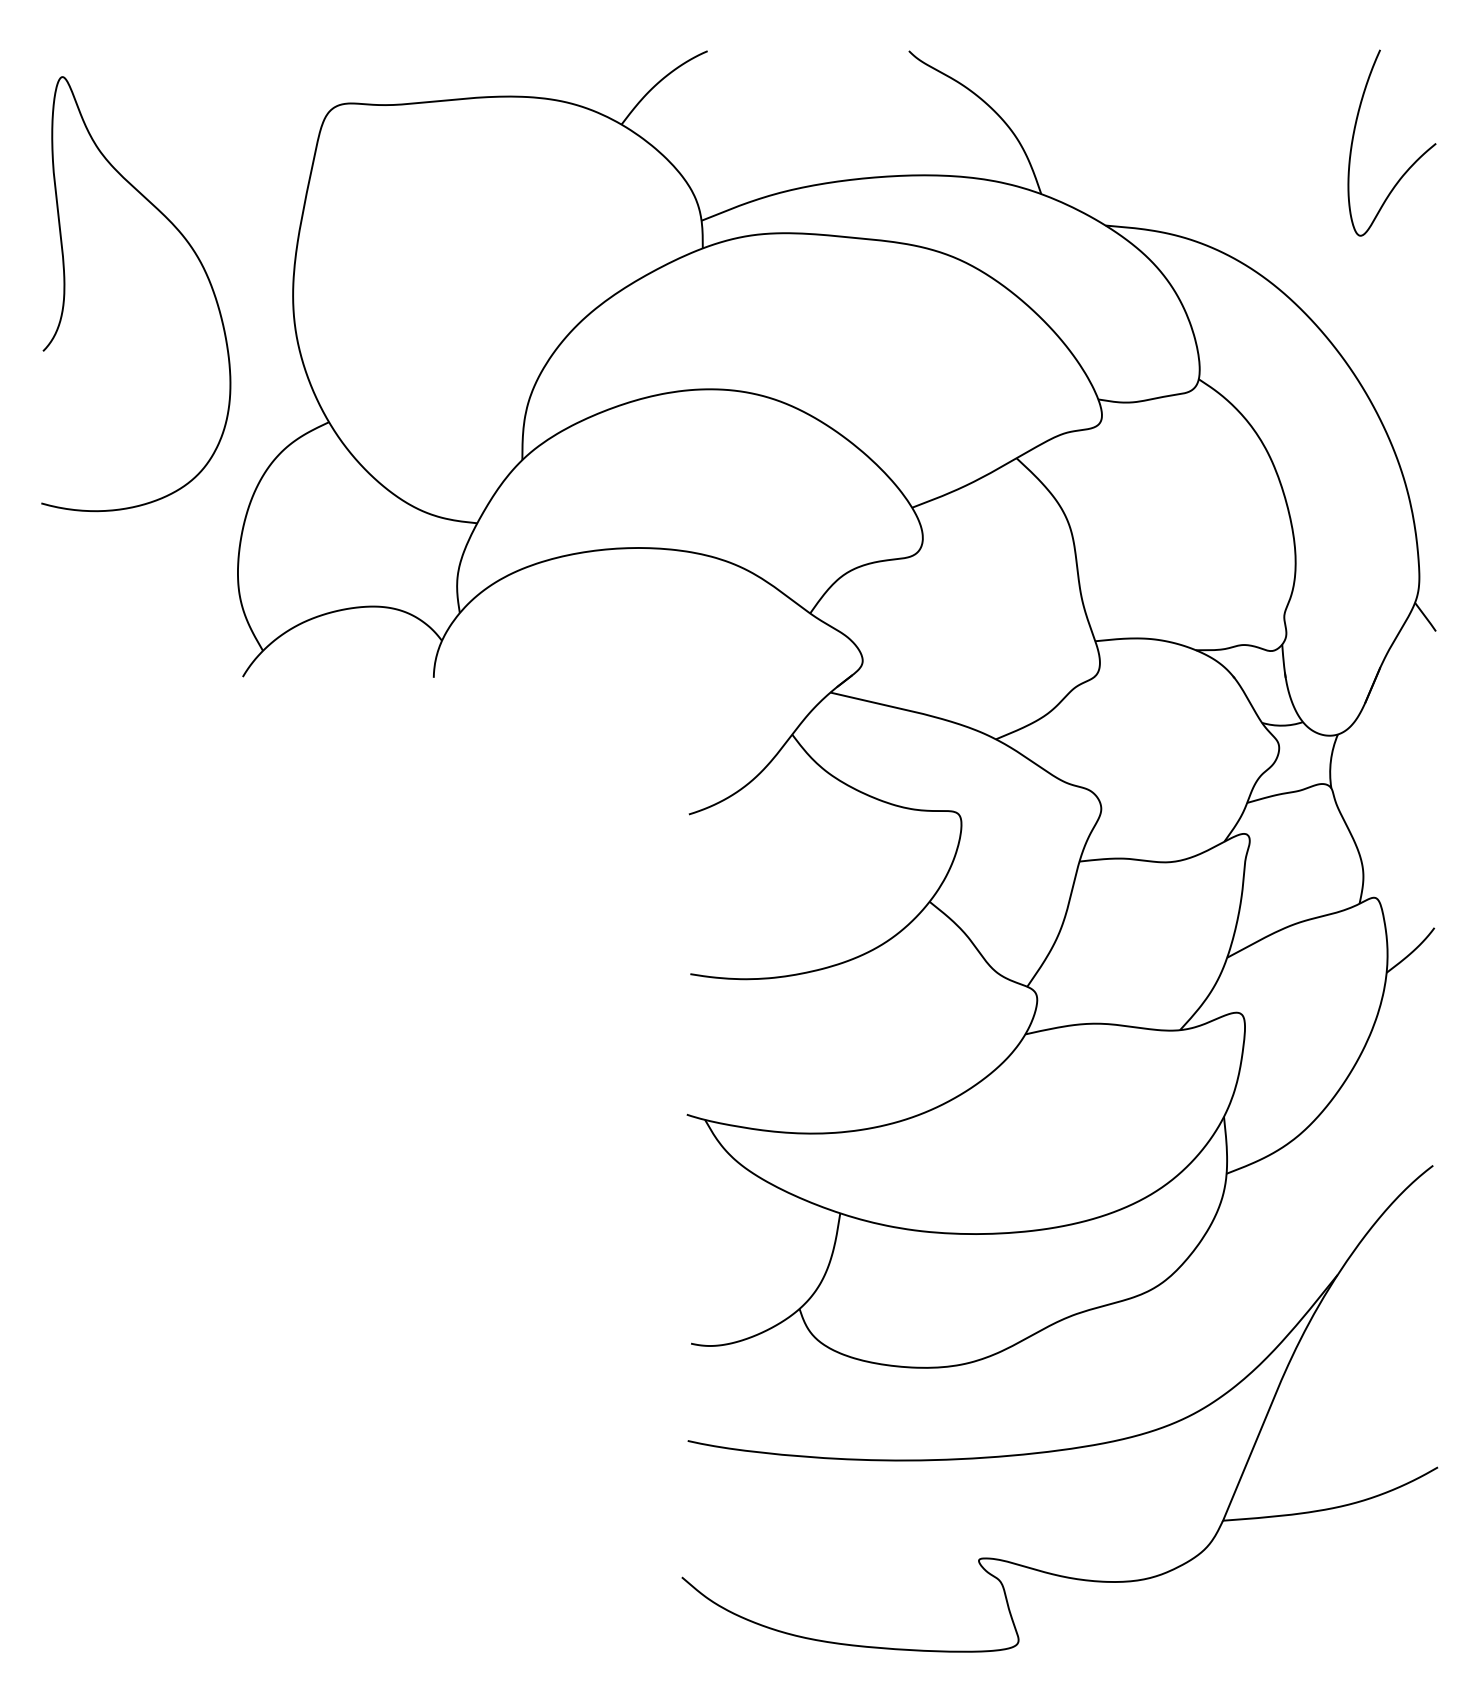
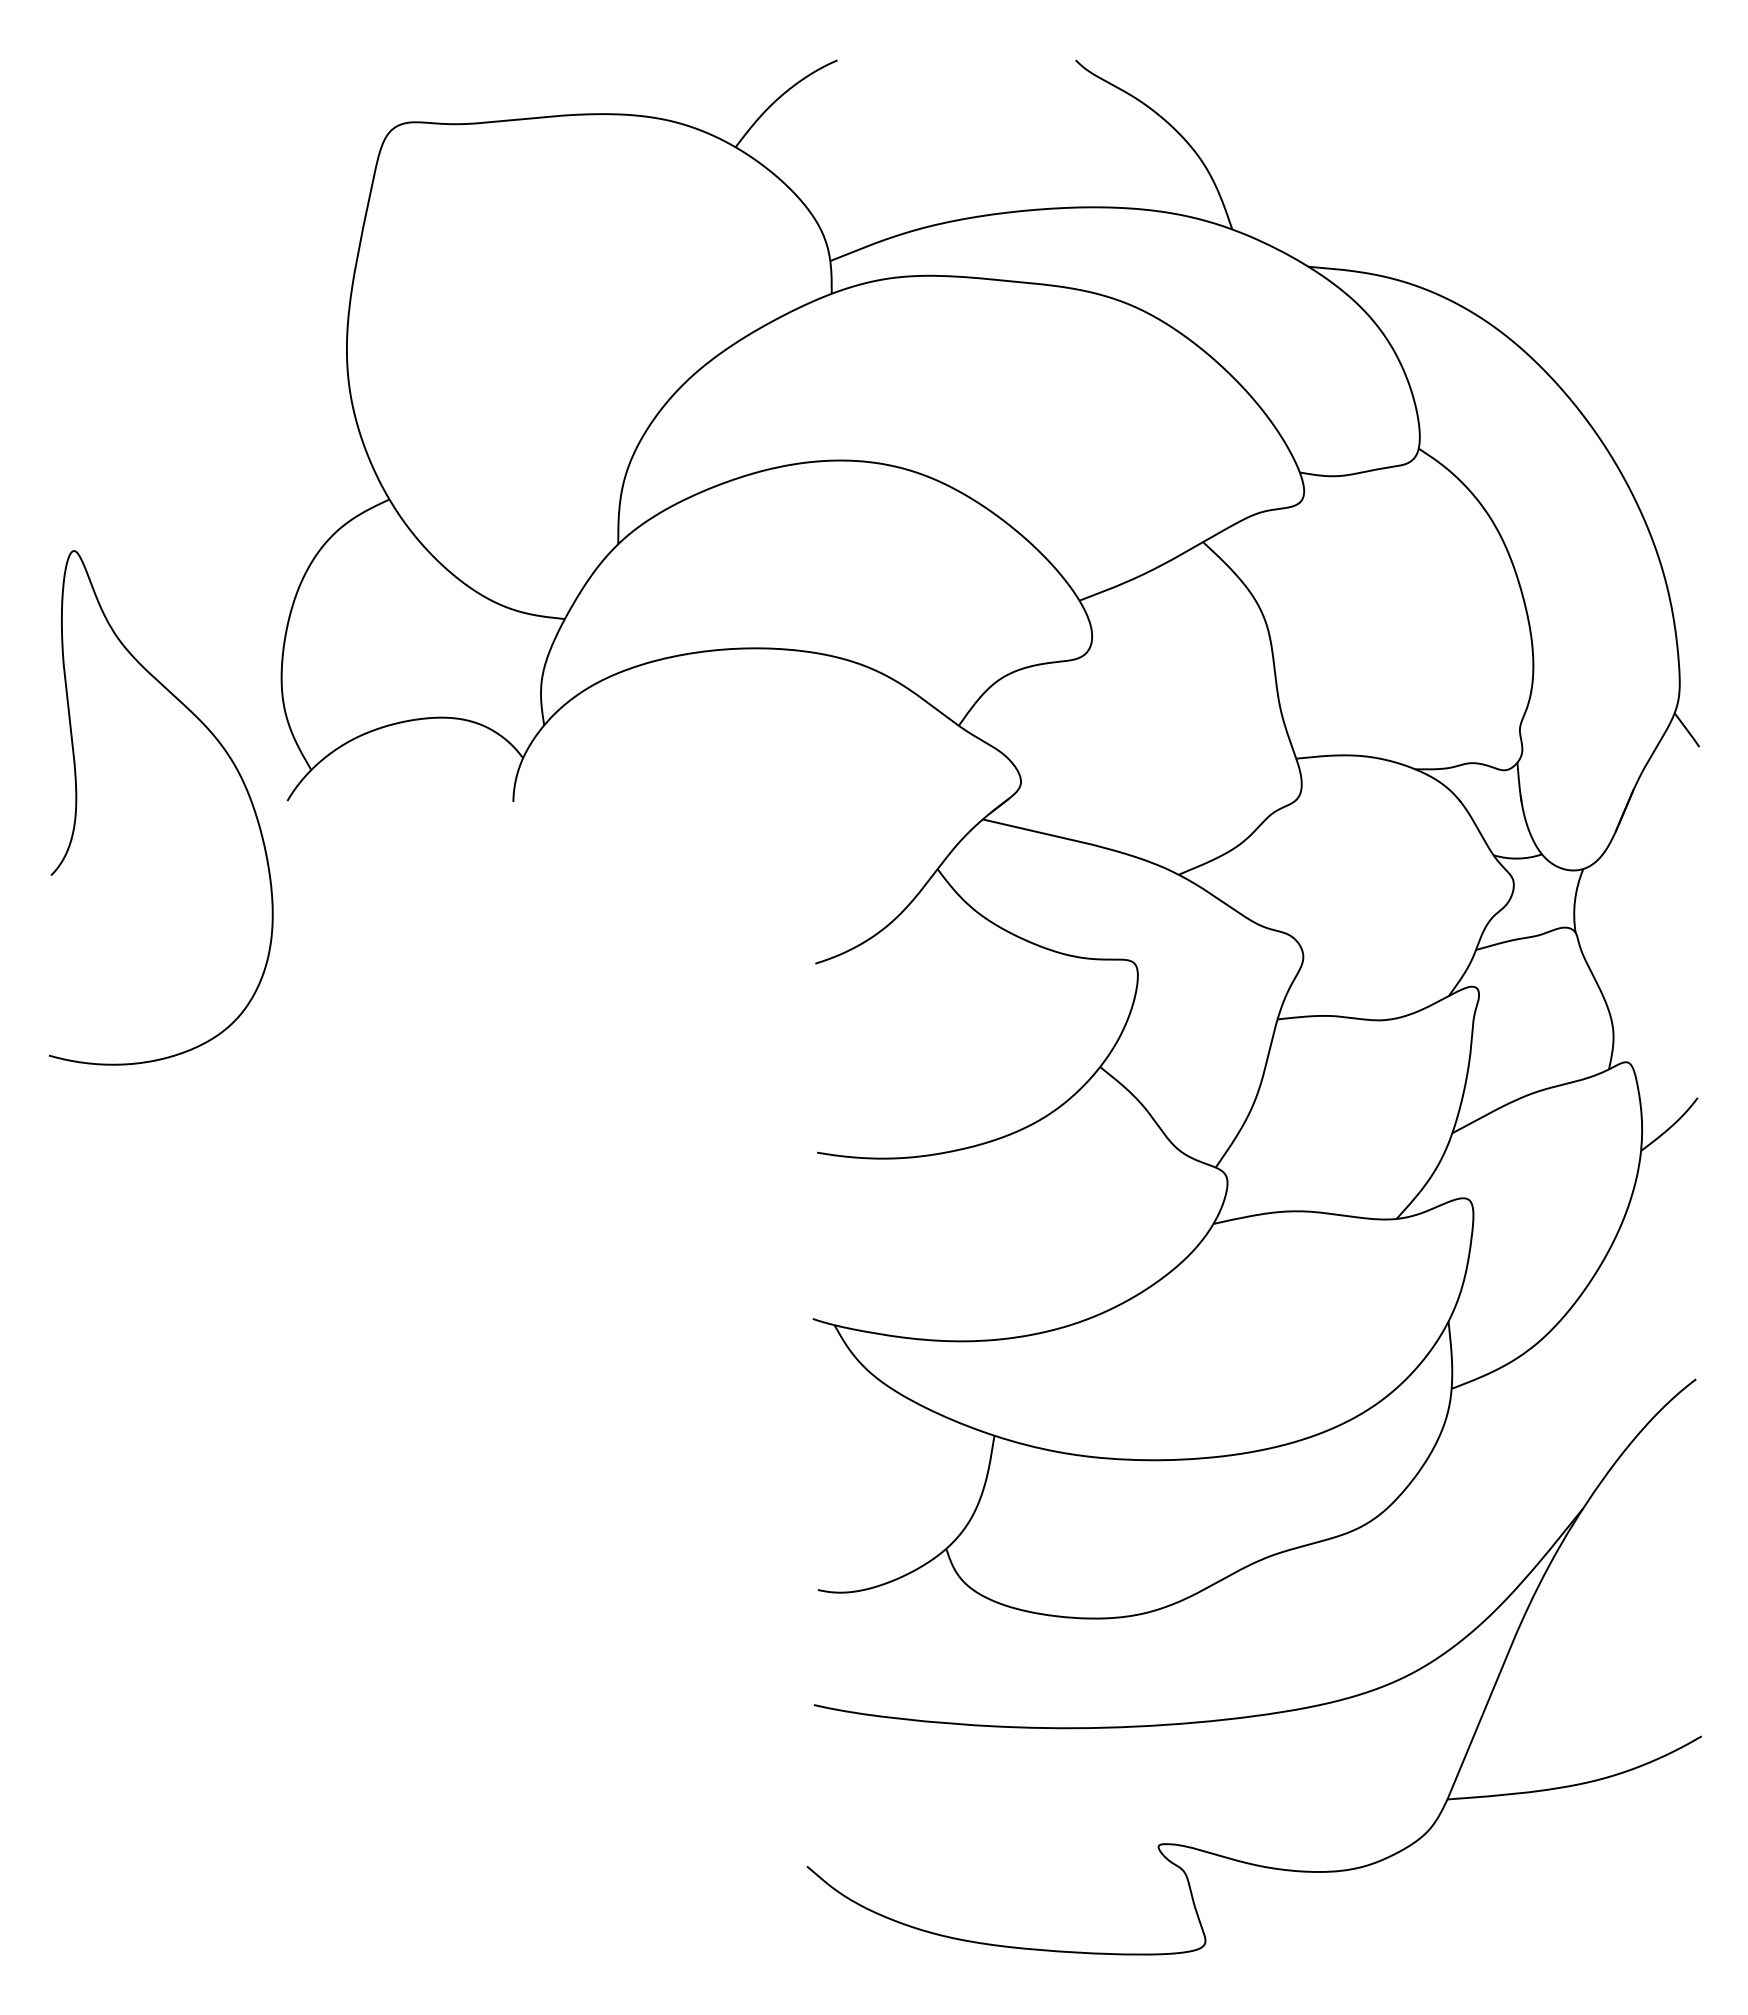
curve: (1415, 160) -> (1675, 189), removed
curve: (65, 292) -> (77, 806), moved

